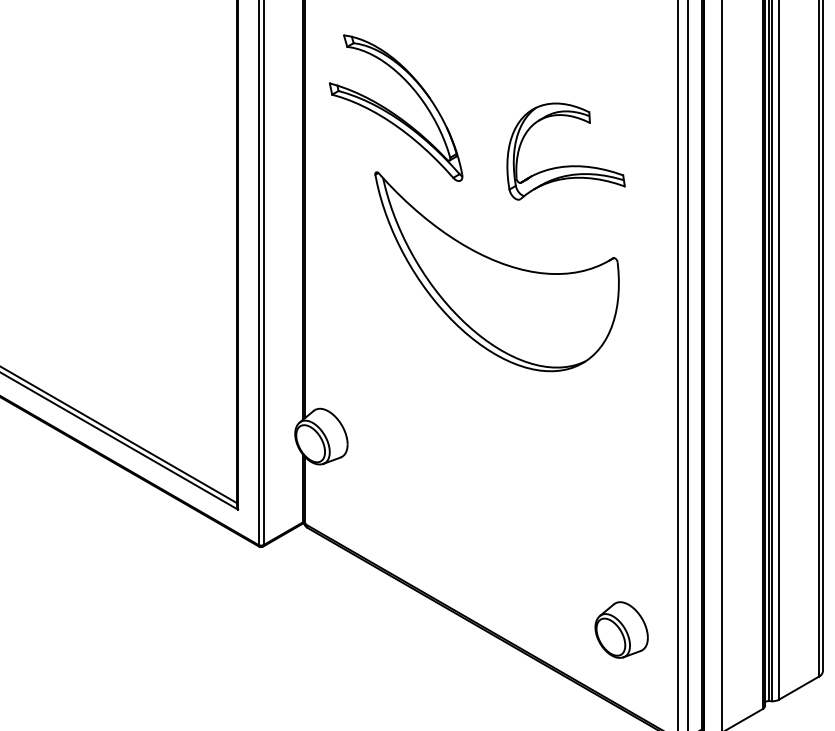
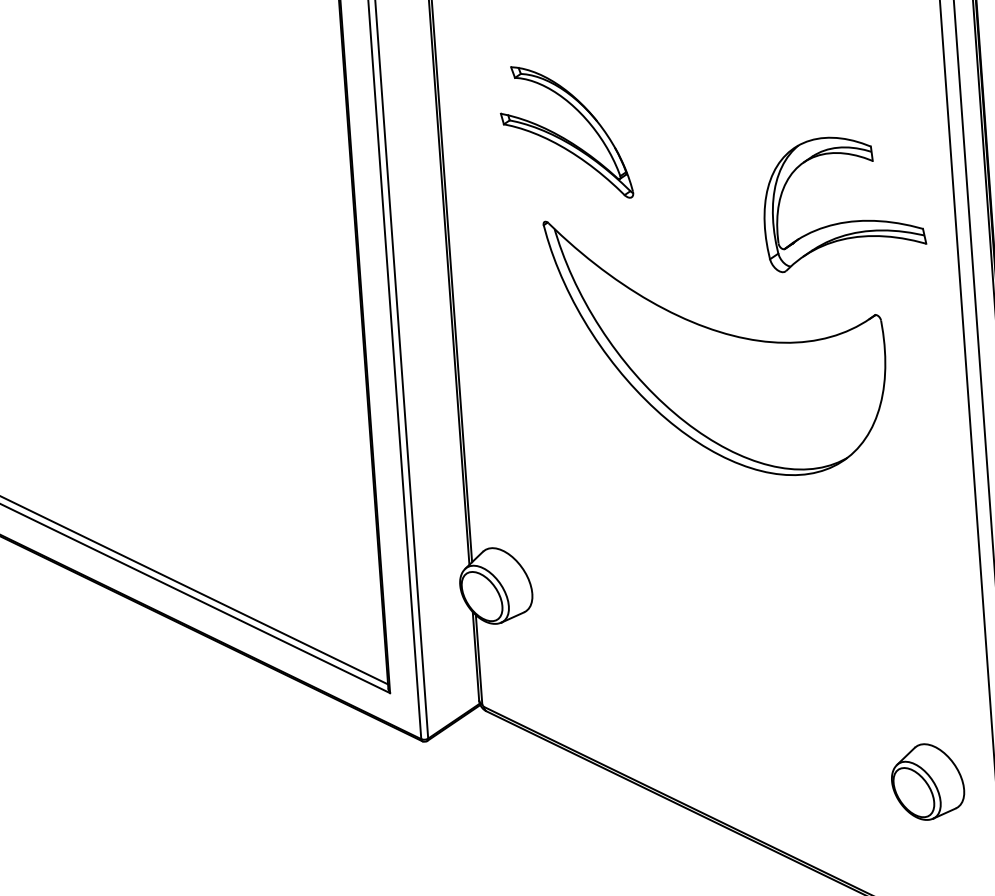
part: (396, 107) -> (565, 131), size x0.7
part: (565, 165) -> (843, 221), moved
part: (621, 629) -> (927, 781), moved

